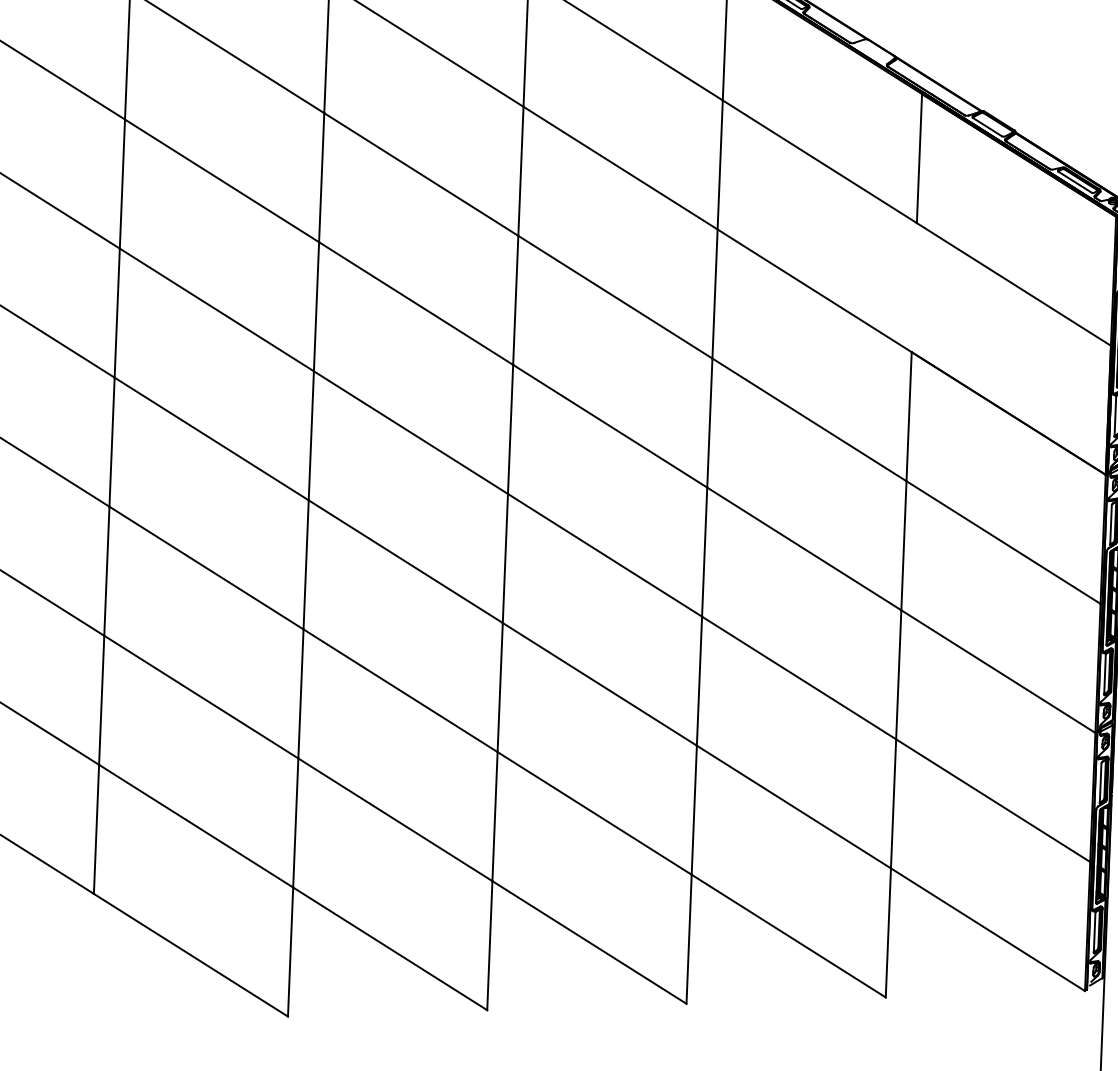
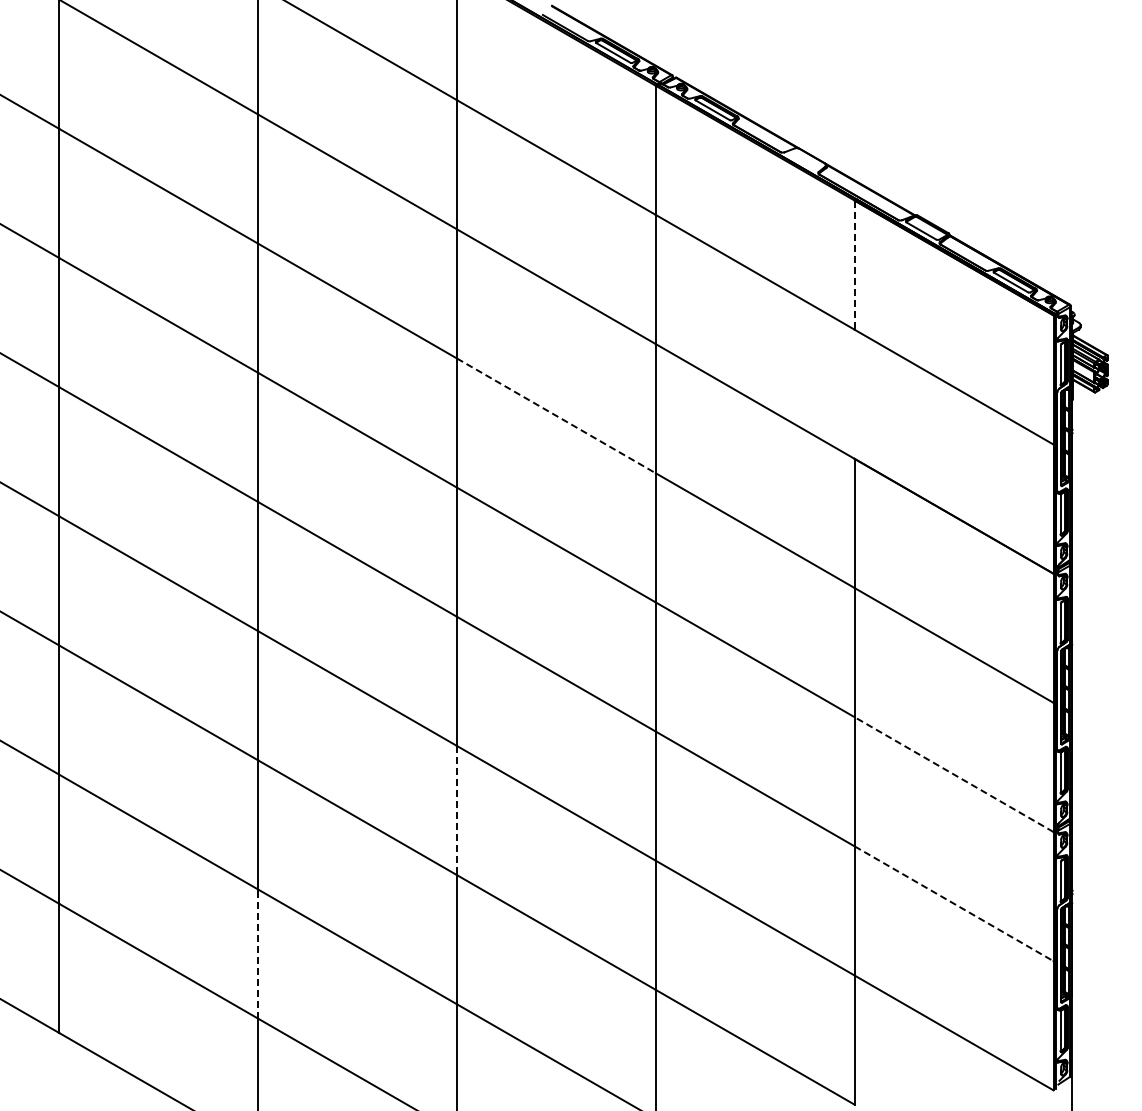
line: (919, 158) -> (854, 265), solid -> dashed
line: (615, 296) -> (556, 415), solid -> dashed
line: (998, 671) -> (954, 774), solid -> dashed
line: (499, 687) -> (456, 810), solid -> dashed
line: (993, 800) -> (954, 903), solid -> dashed
line: (296, 823) -> (258, 954), solid -> dashed

